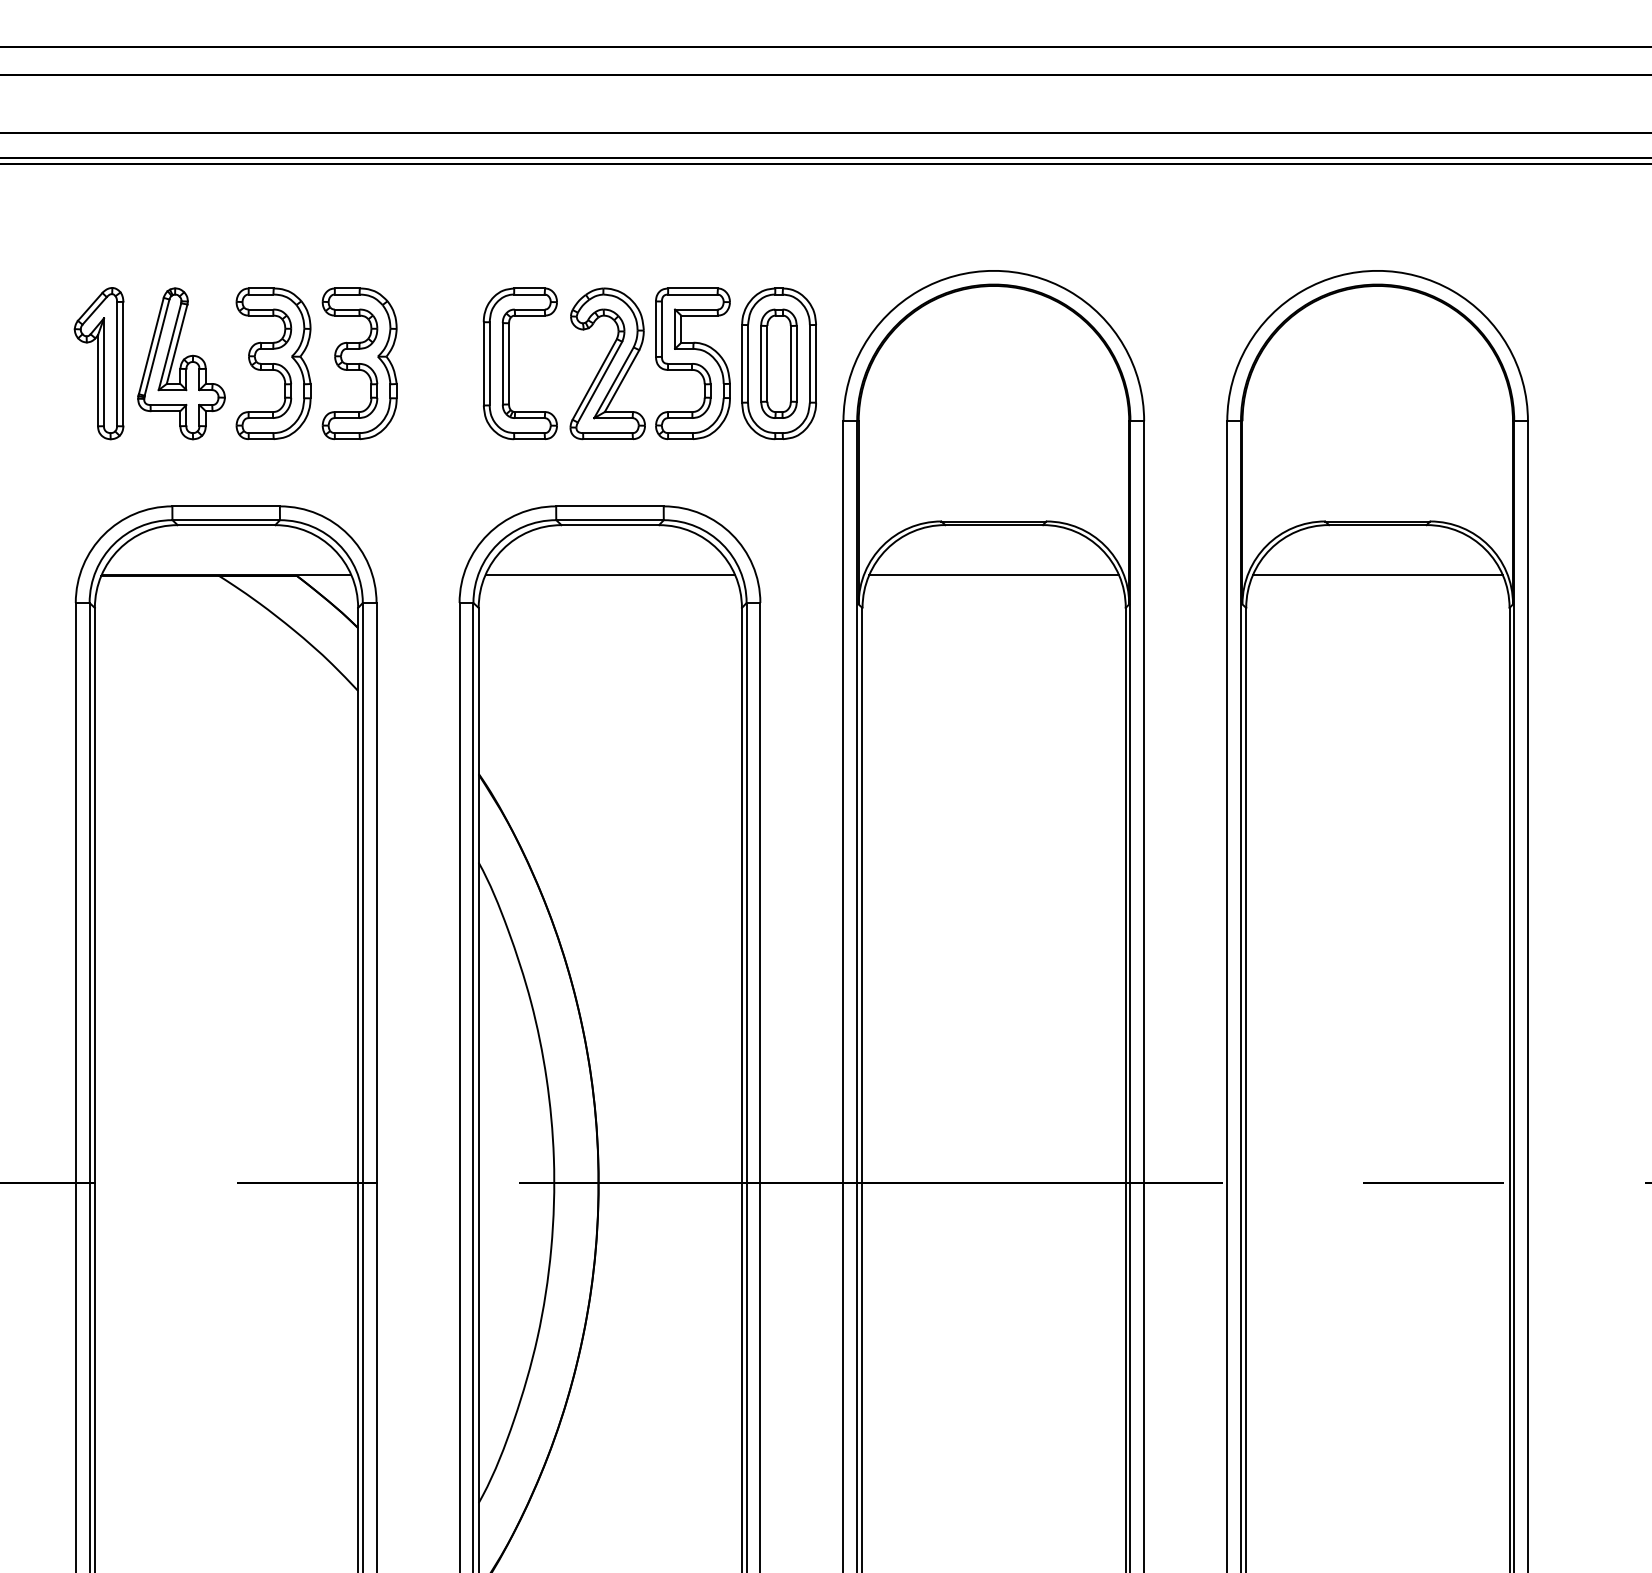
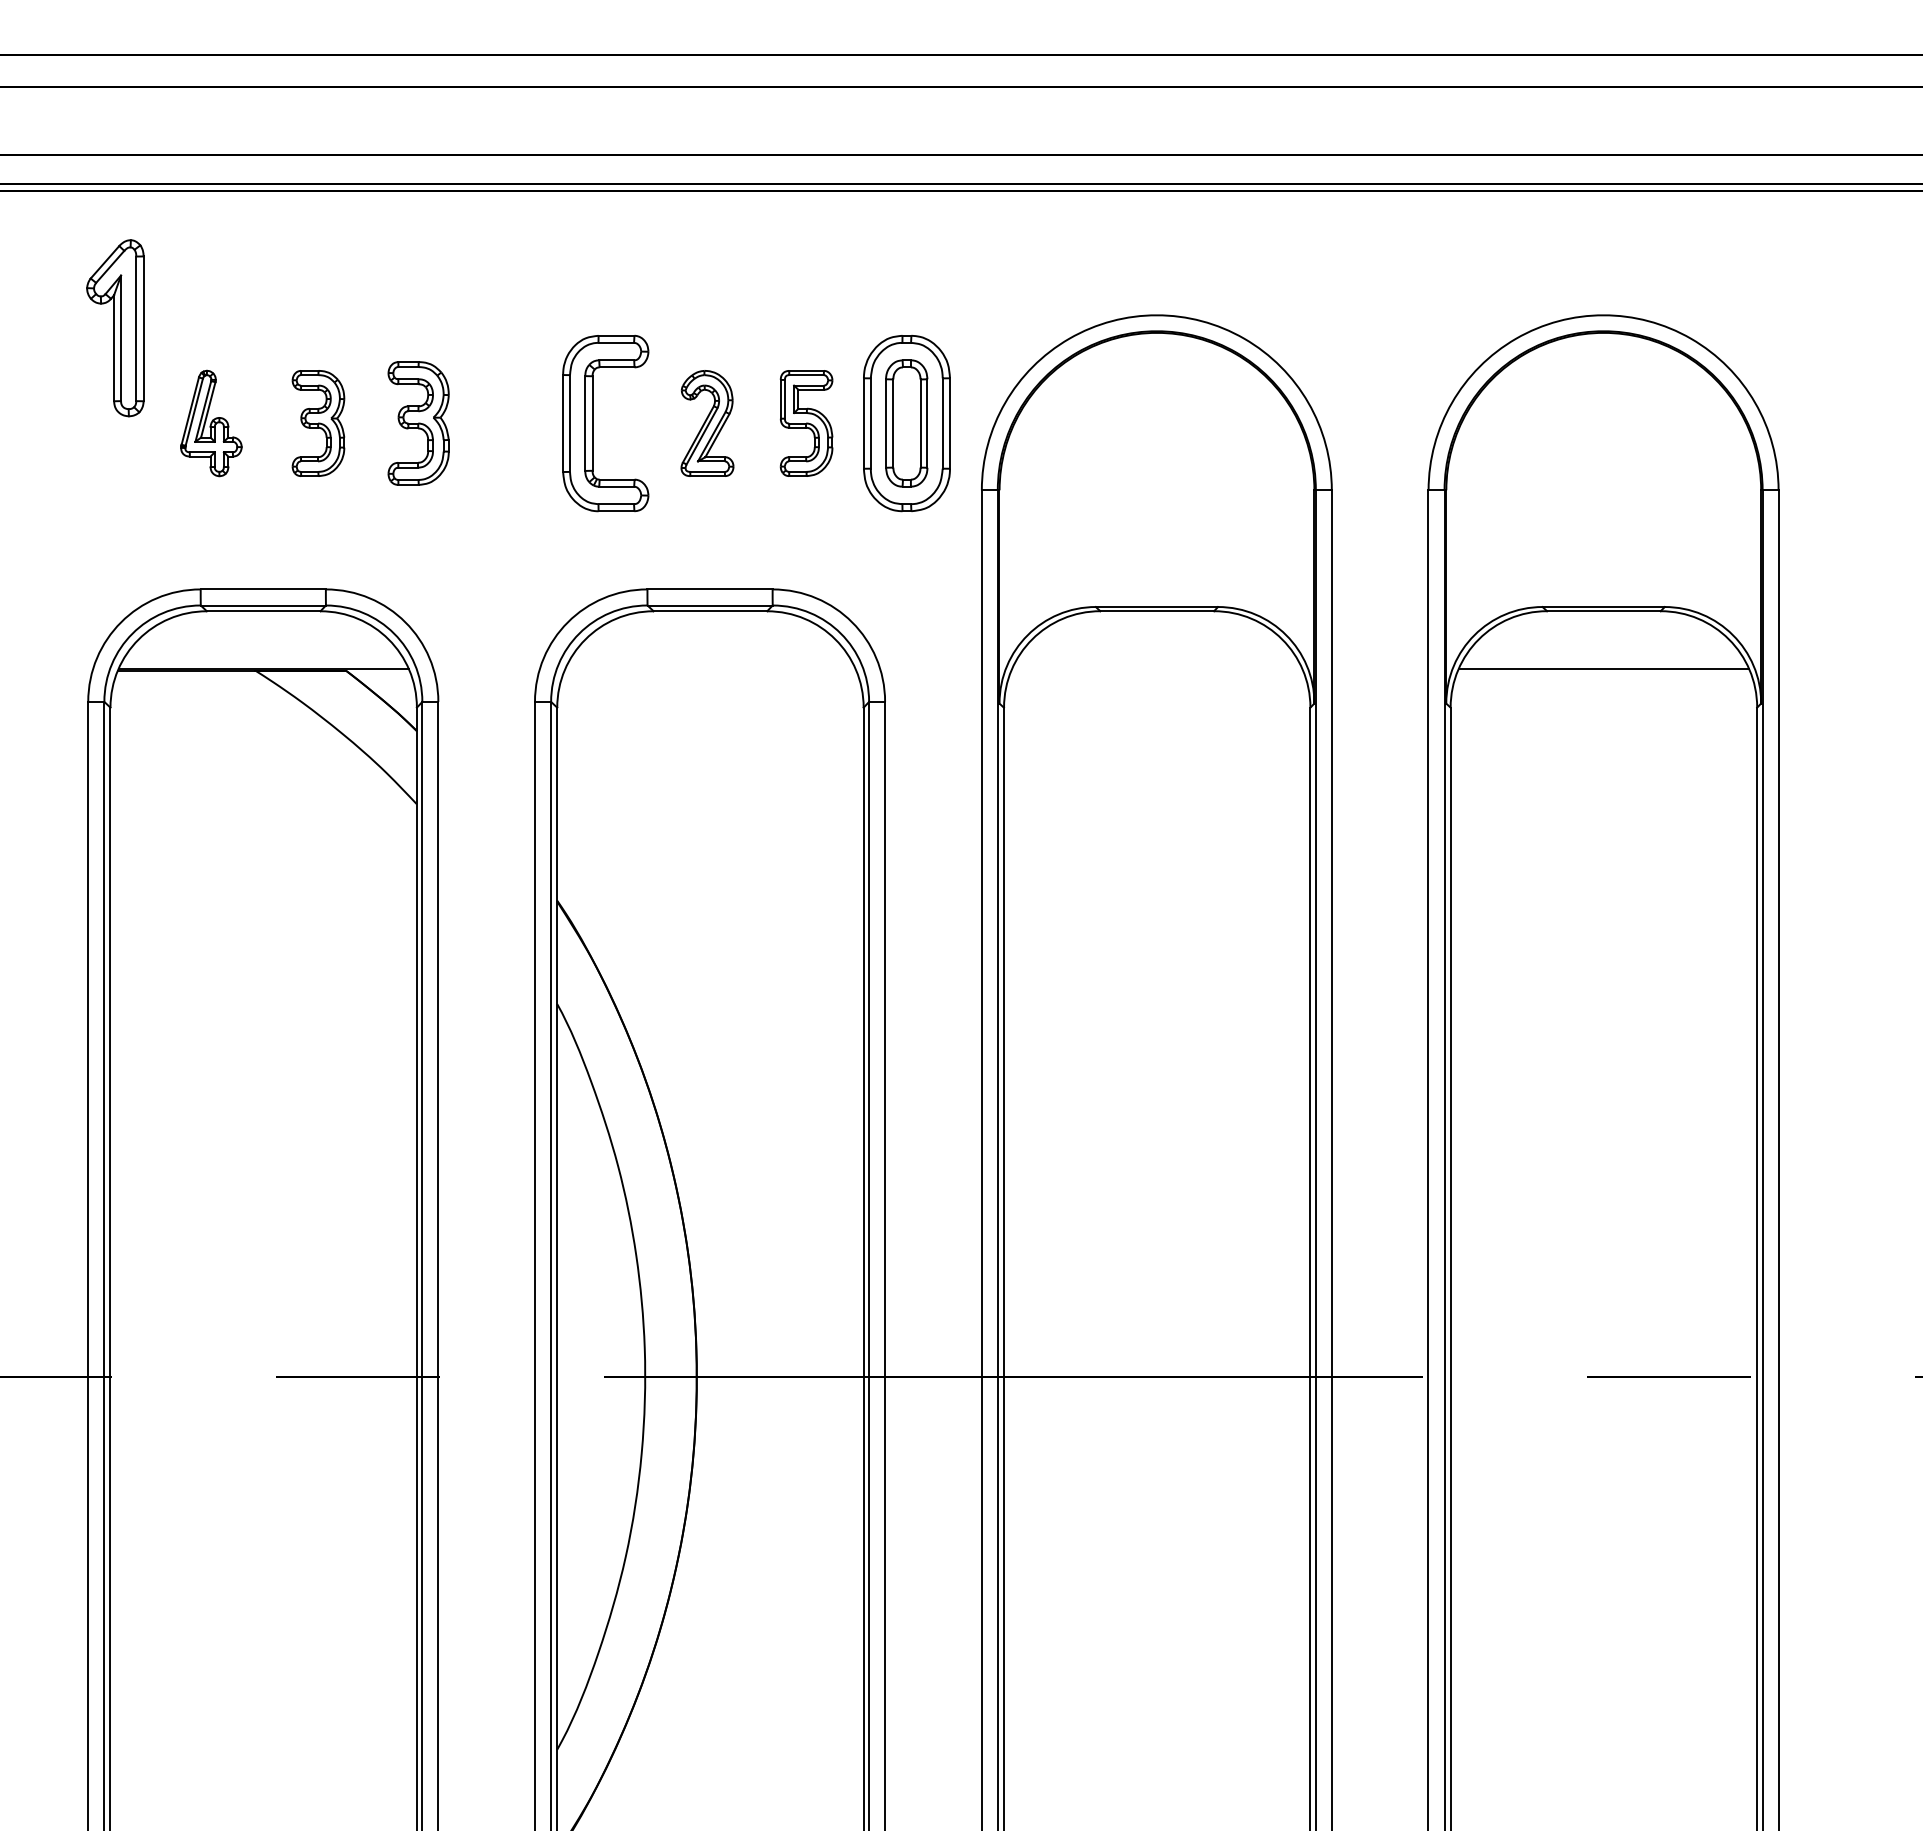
part: (99, 363) -> (115, 328), moved
part: (181, 363) -> (211, 423), size x0.6
part: (273, 363) -> (318, 423), size x0.6
part: (359, 363) -> (418, 423), size x0.7
part: (607, 363) -> (707, 423), size x0.6
part: (692, 363) -> (806, 423), size x0.6
line: (610, 575) -> (710, 669), removed
line: (994, 575) -> (1157, 669), removed

